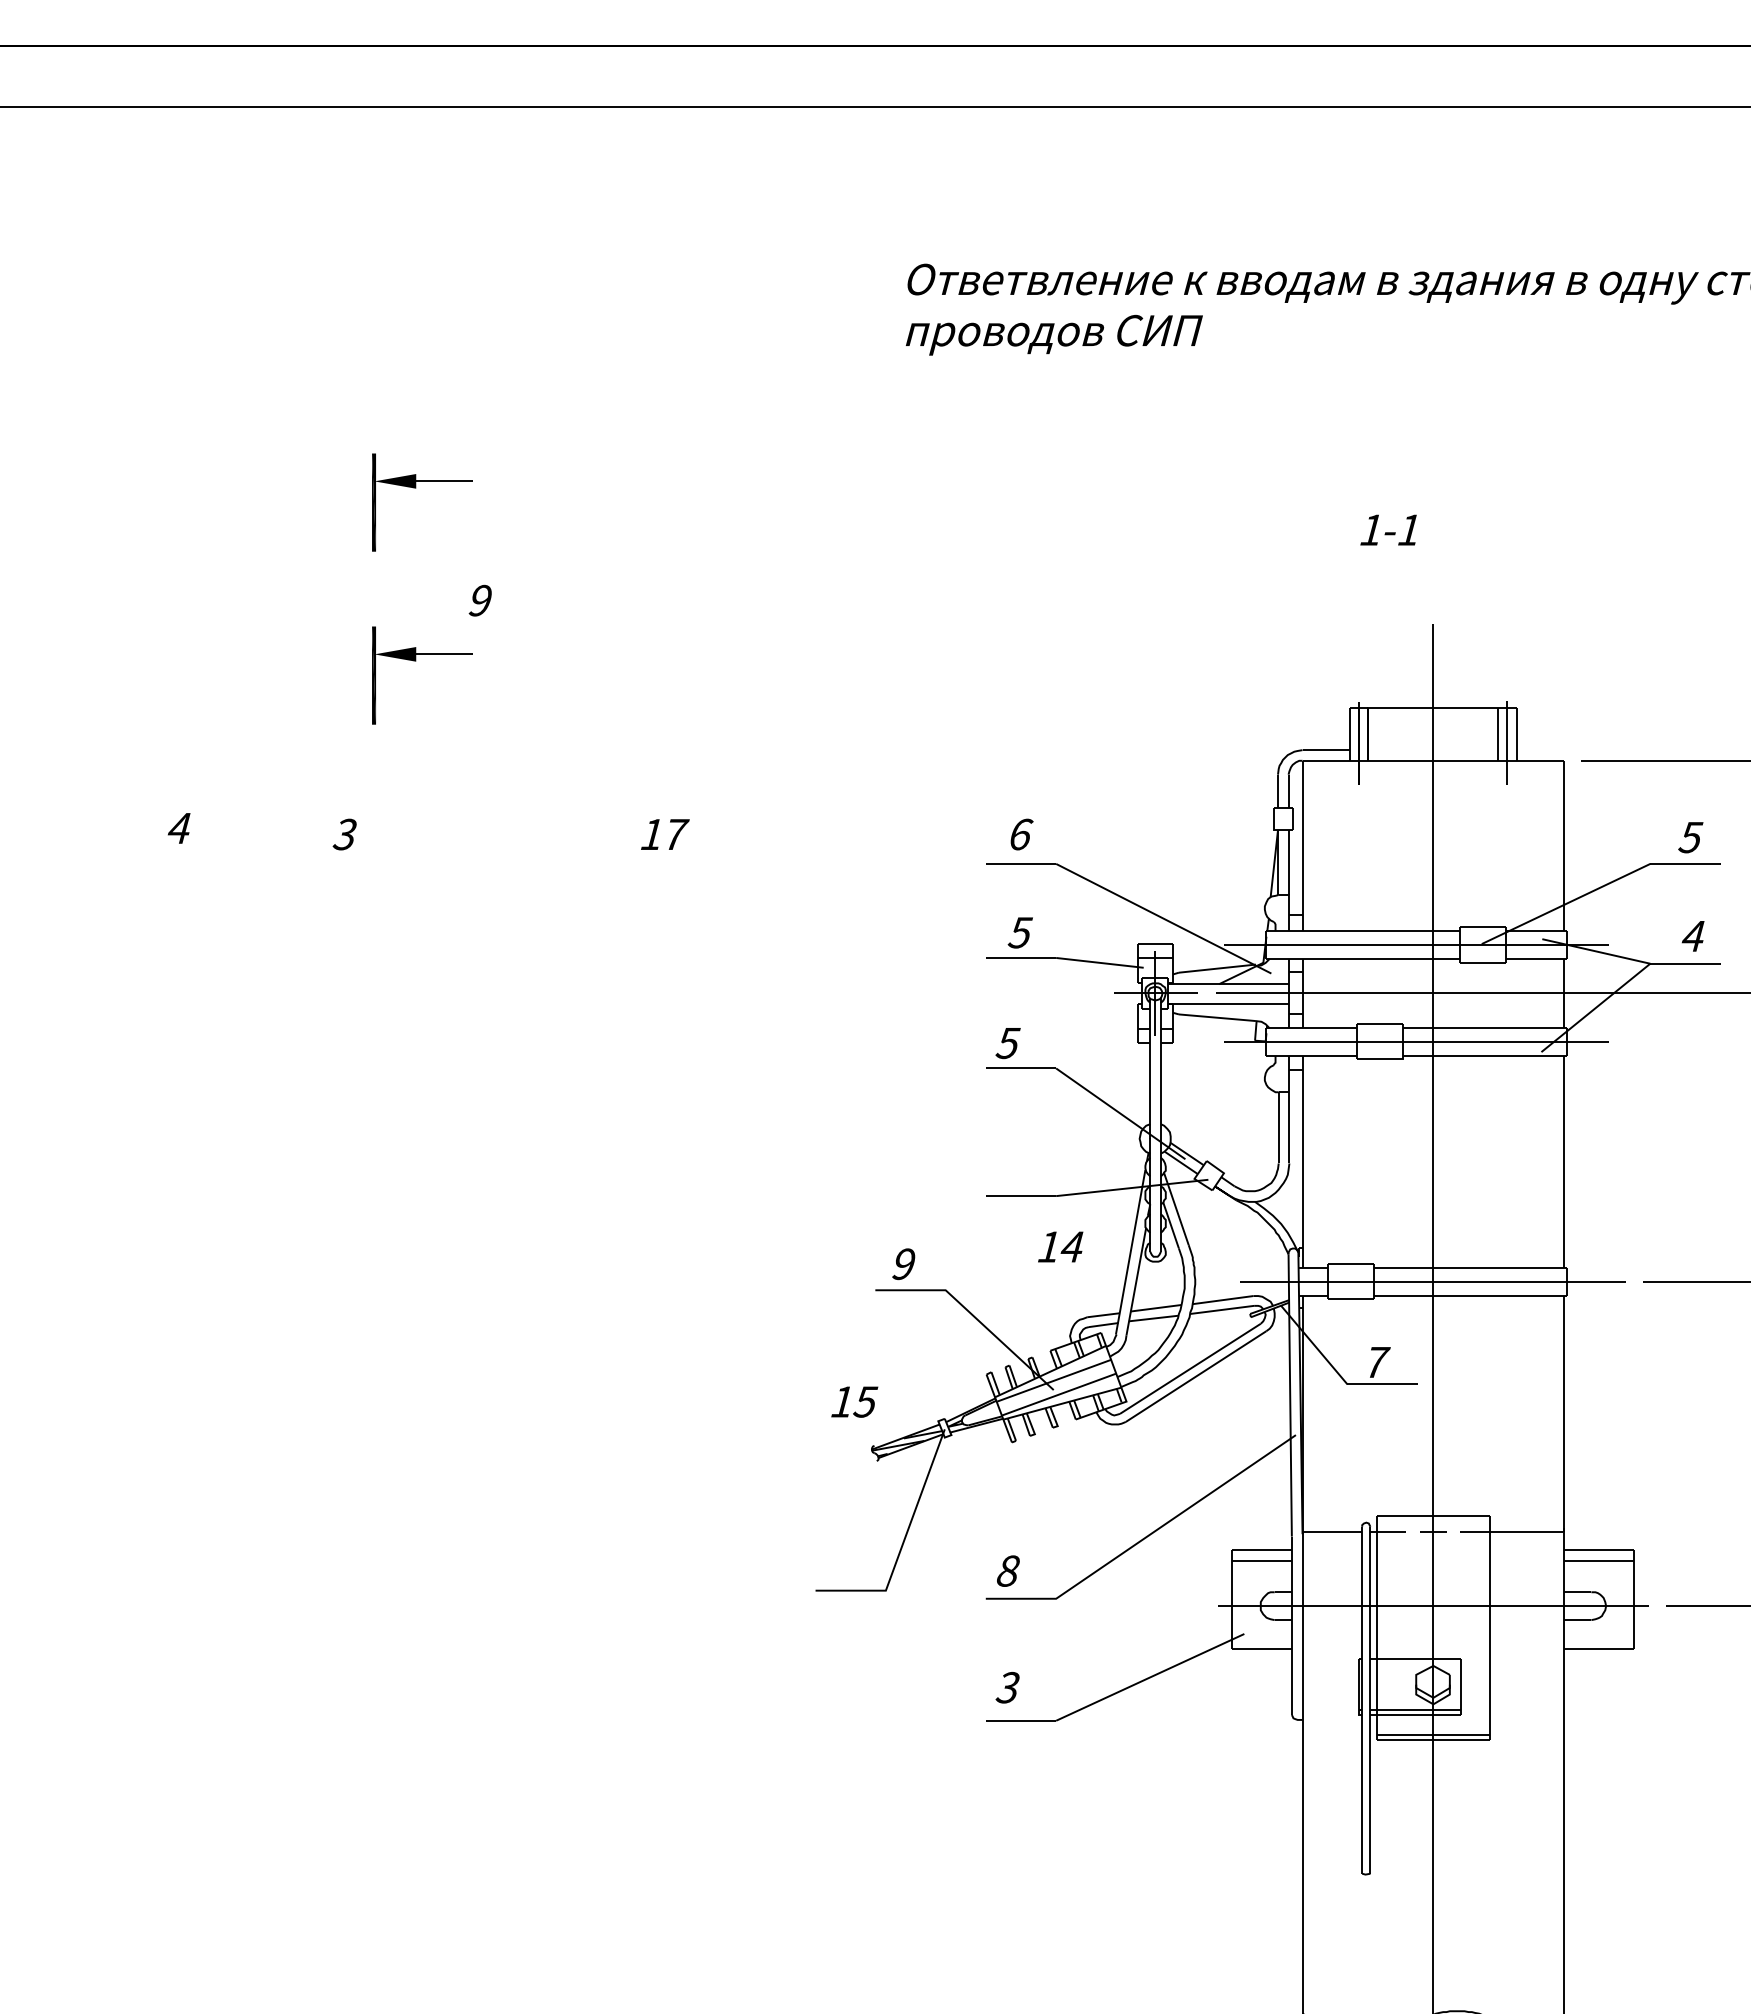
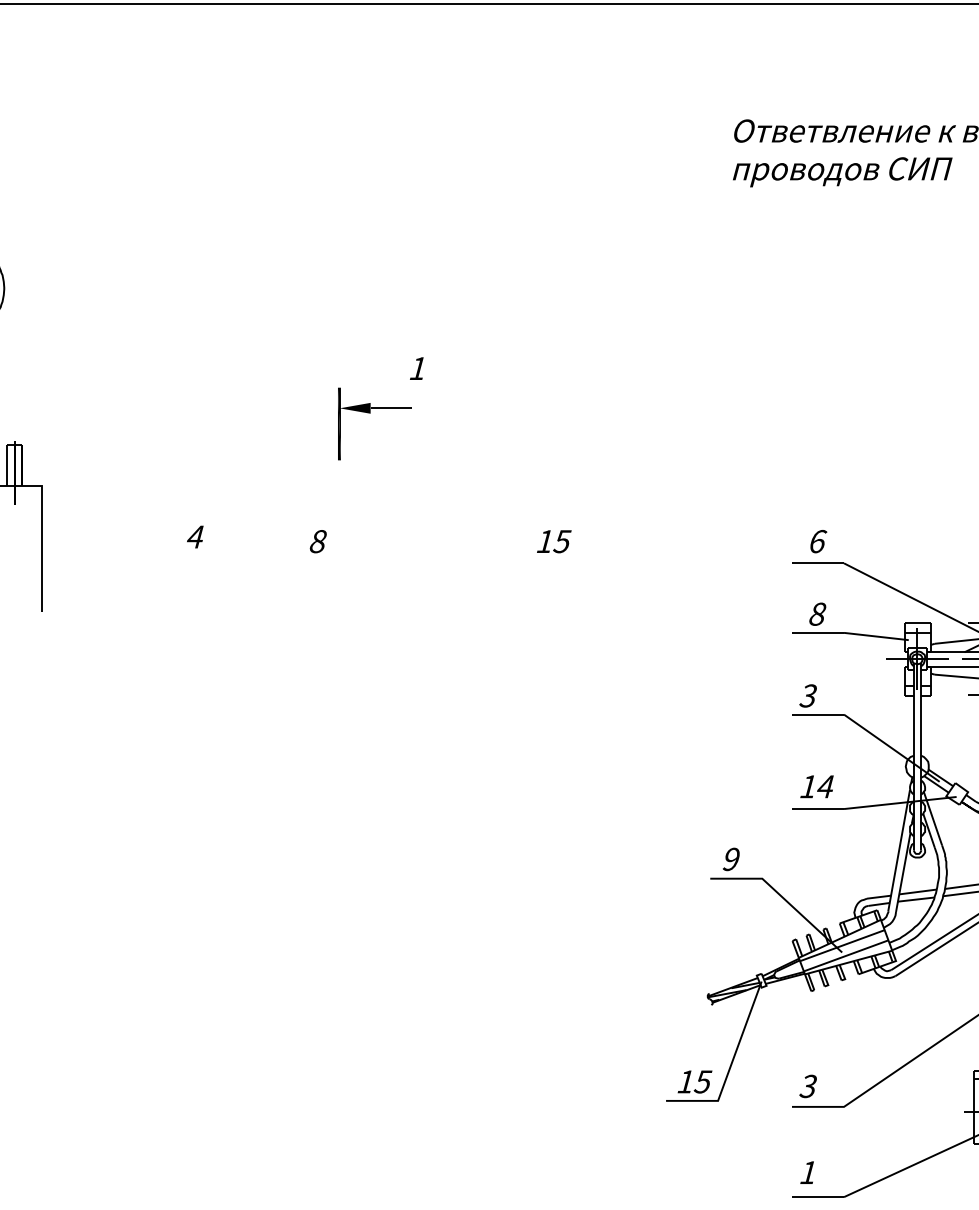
part: (416, 488) -> (370, 285), removed
text: (479, 600) -> (417, 368), 9 -> 1
text: (344, 834) -> (317, 541), 3 -> 8
text: (675, 834) -> (562, 541), 17 -> 15
text: (1019, 932) -> (816, 614), 5 -> 8
text: (1007, 1042) -> (808, 695), 5 -> 3
text: (1060, 1246) -> (816, 786), moved
text: (854, 1401) -> (694, 1081), moved
text: (1007, 1570) -> (808, 1085), 8 -> 3
text: (1007, 1687) -> (808, 1172), 3 -> 1

